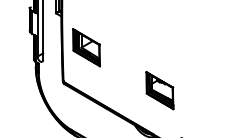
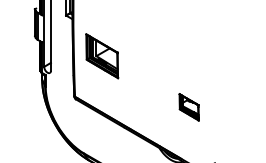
part: (159, 90) -> (188, 106), size x0.6

